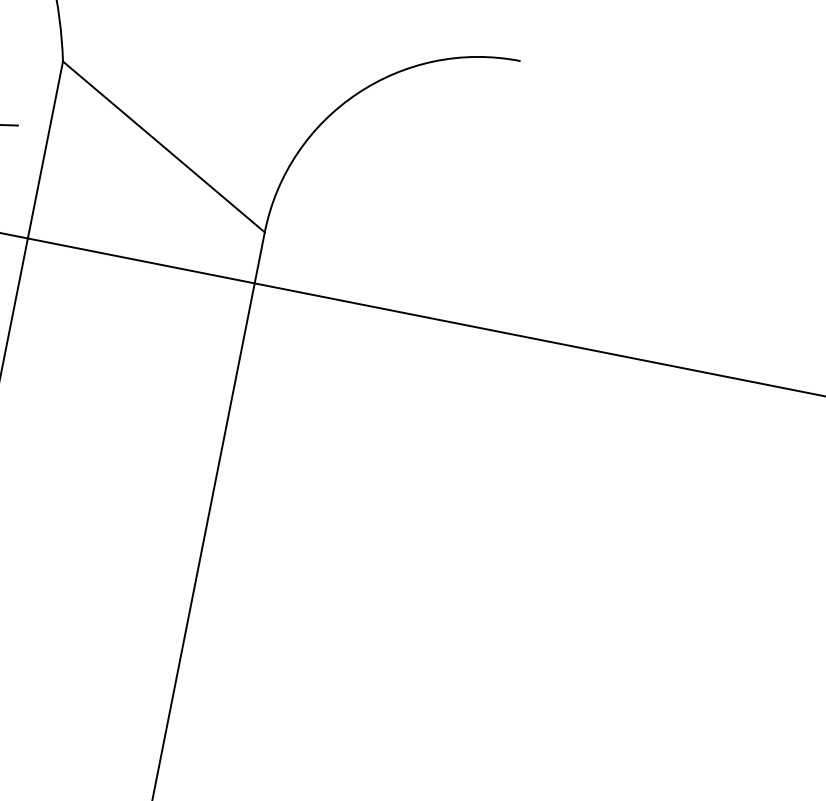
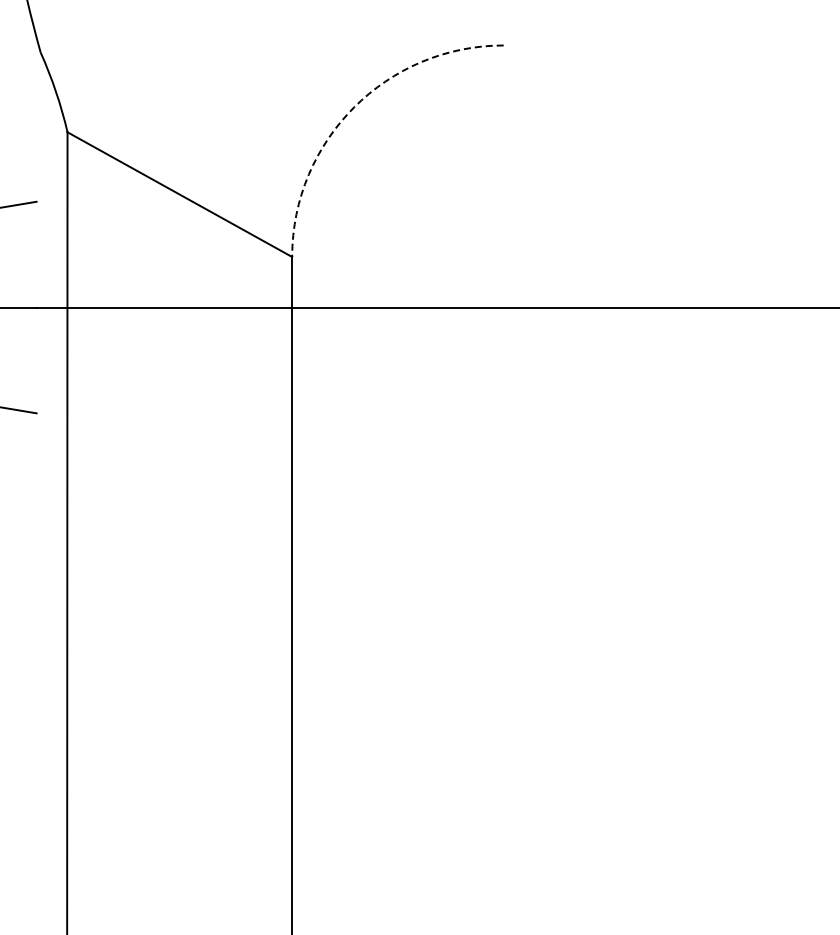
arc: (357, 93) -> (354, 107), solid -> dashed

